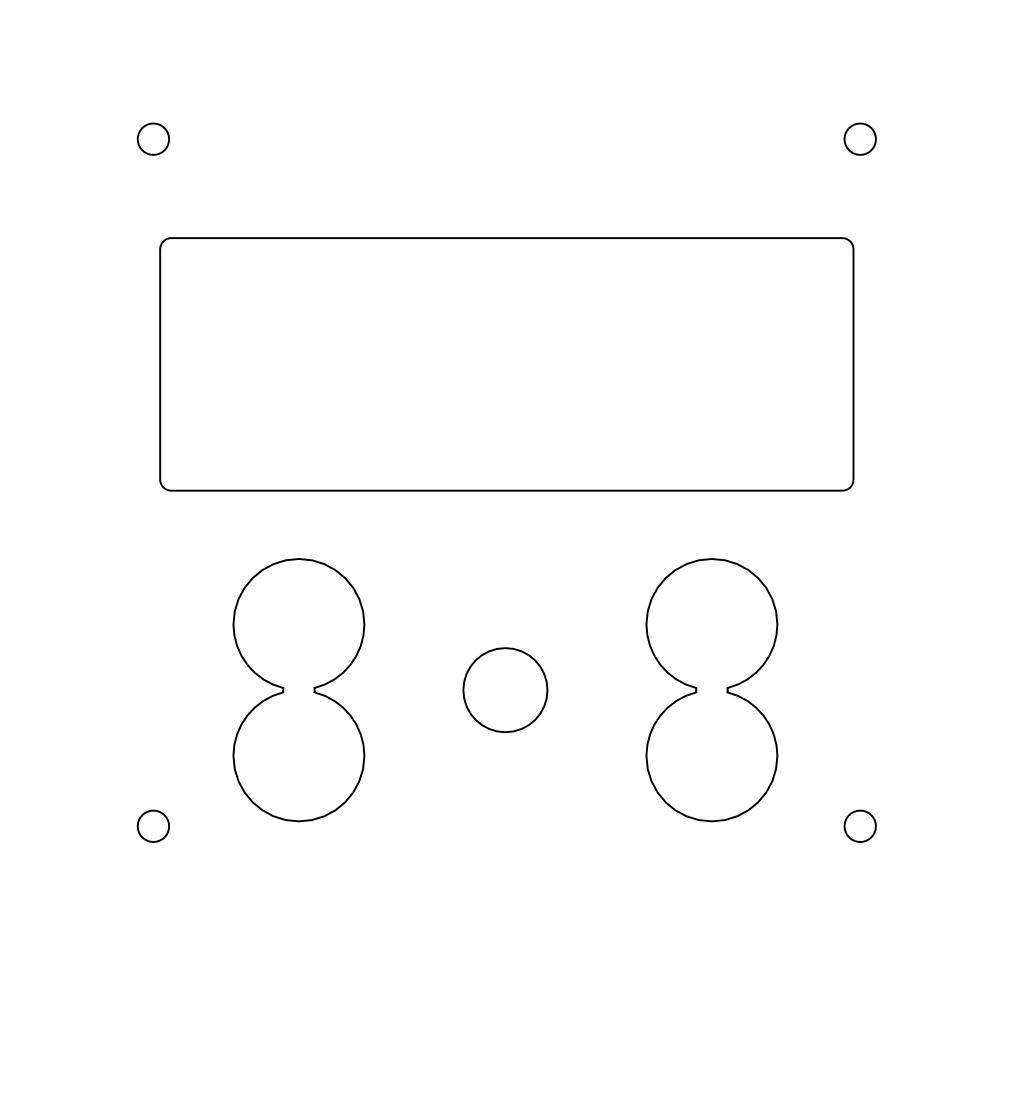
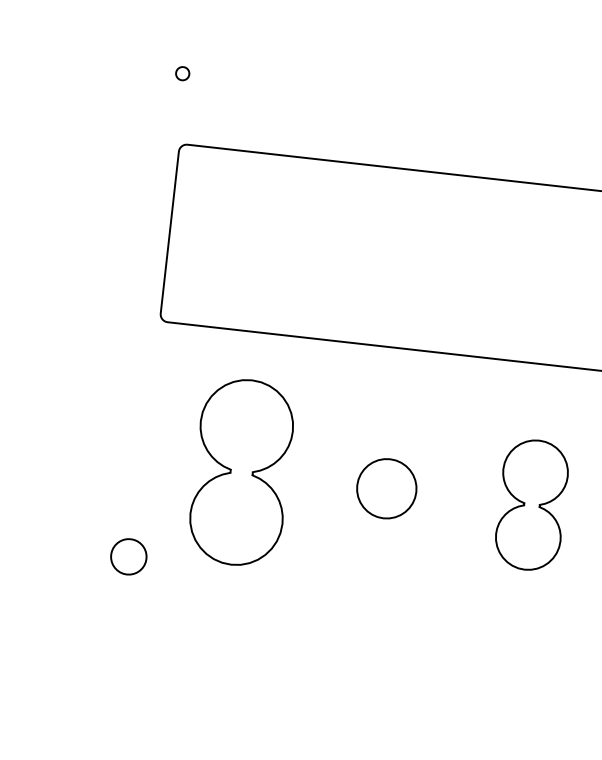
part: (152, 138) -> (182, 73), size x0.6
part: (711, 690) -> (531, 505), size x0.7
part: (152, 825) -> (128, 556), size x1.6

